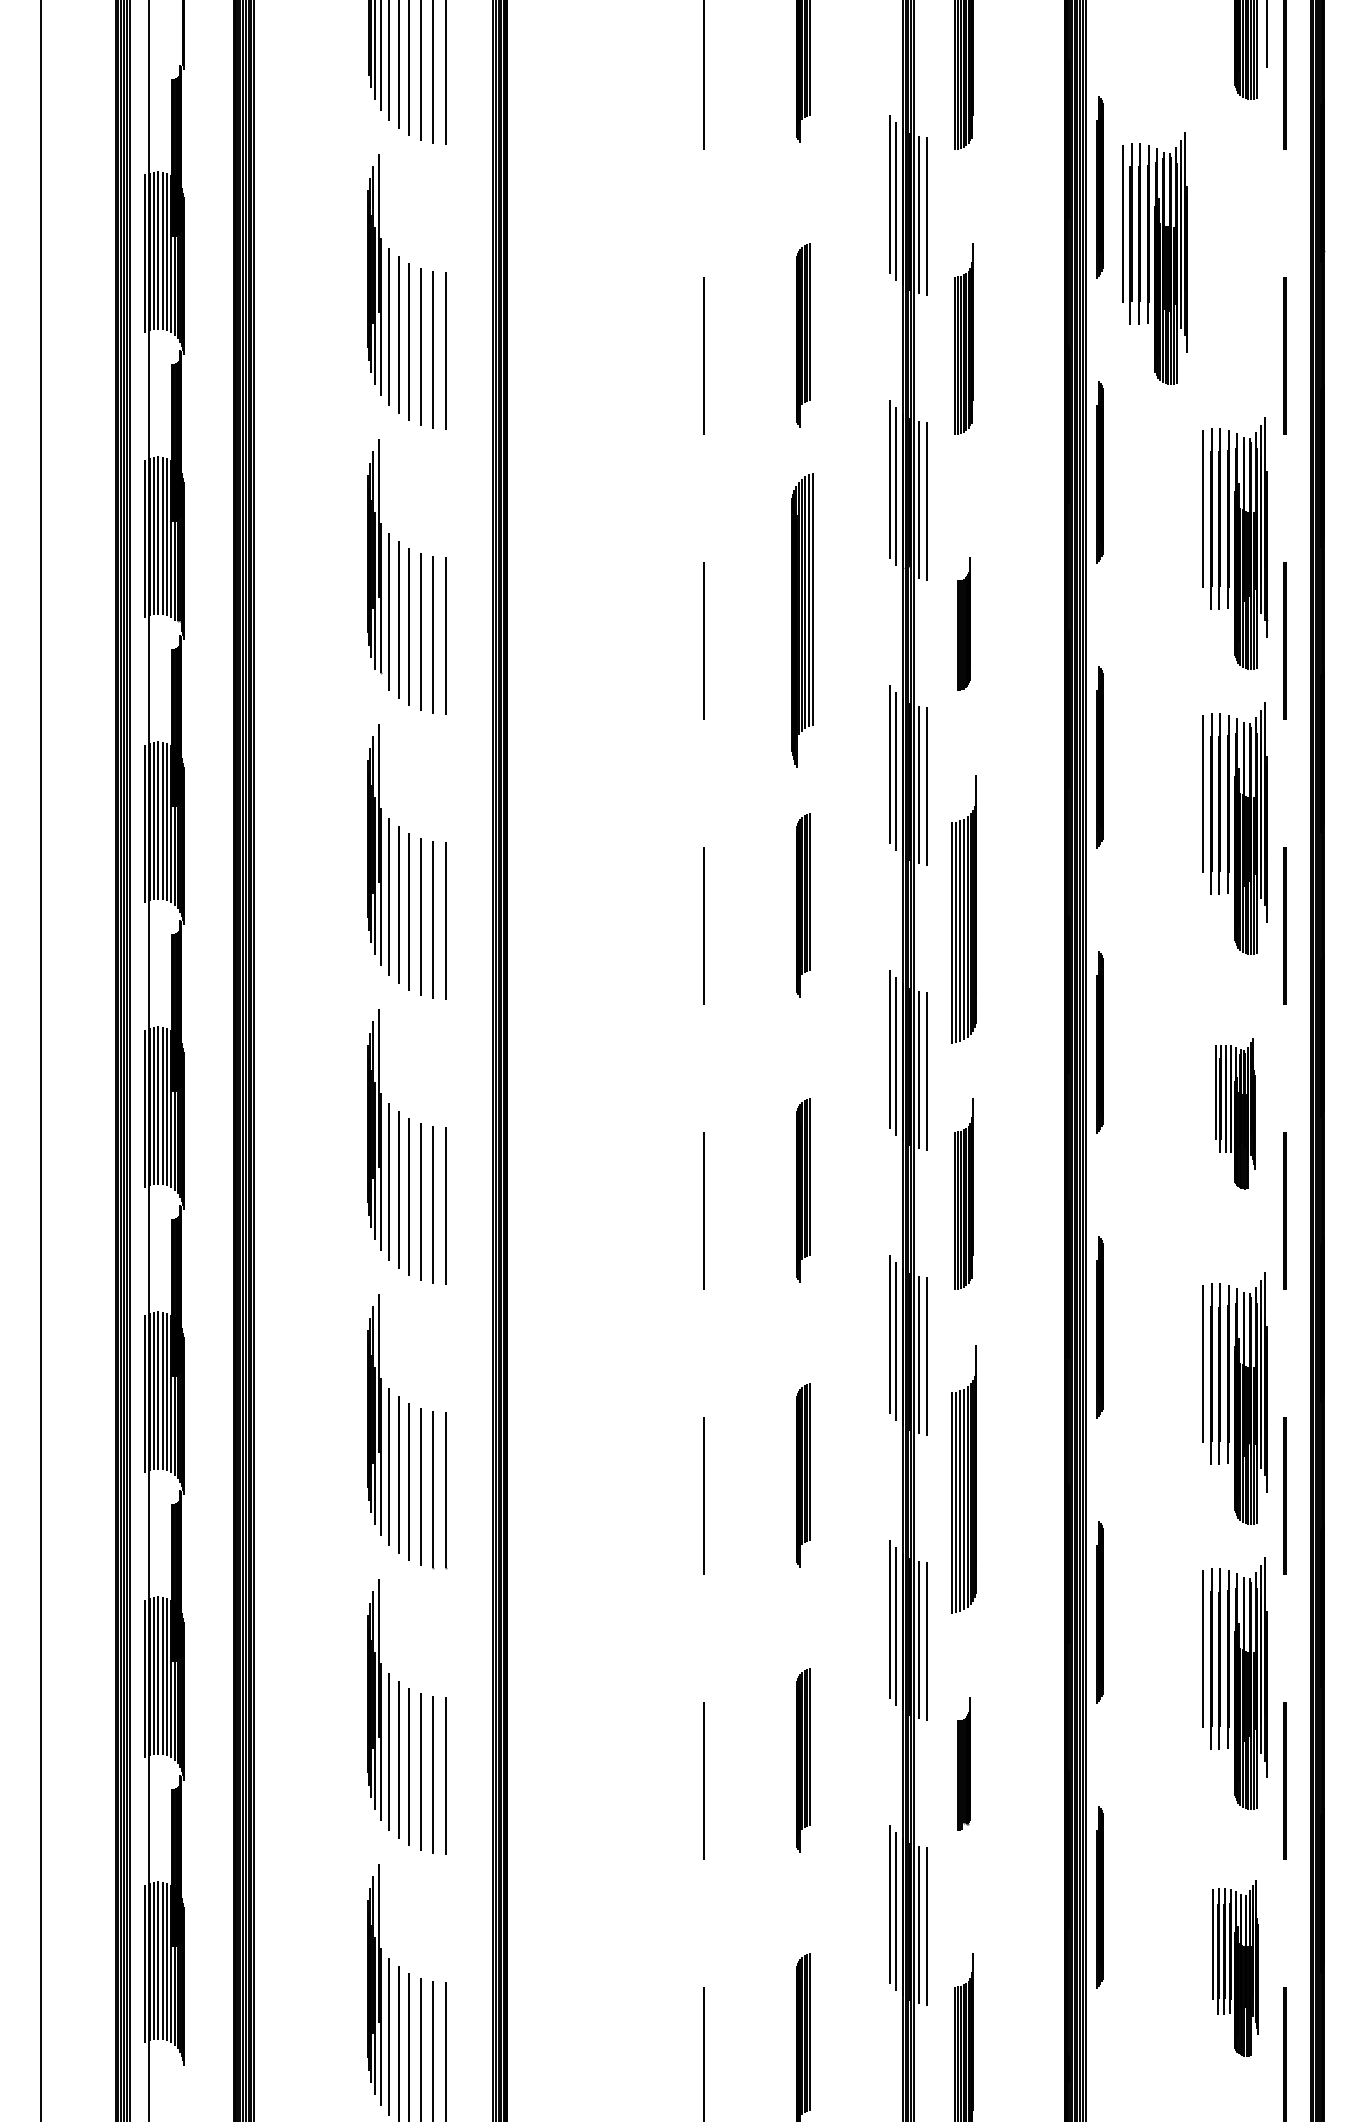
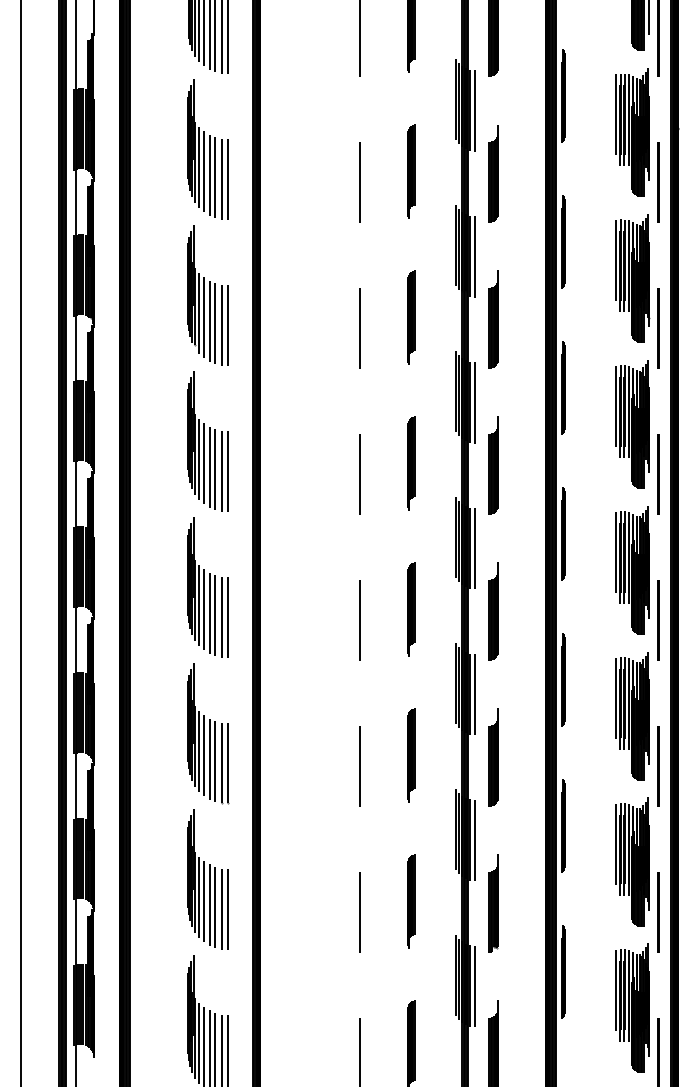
part: (1155, 258) -> (632, 132), moved
part: (803, 619) -> (411, 317), size x0.62
part: (963, 623) -> (493, 319), size x1.43
part: (963, 908) -> (493, 465), size x0.71
part: (1235, 1113) -> (632, 570), size x1.67
part: (963, 1478) -> (493, 757), size x0.71
part: (963, 1763) -> (493, 903), size x1.43
part: (1235, 1966) -> (632, 1007), size x1.43

